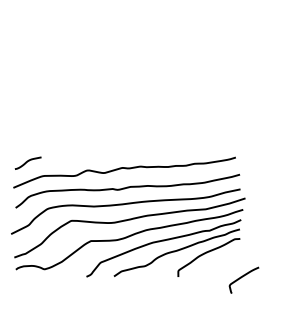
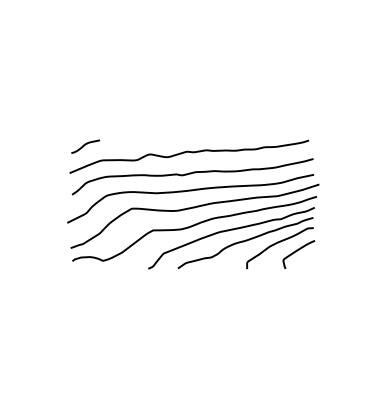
curve: (241, 278) -> (296, 252), moved

